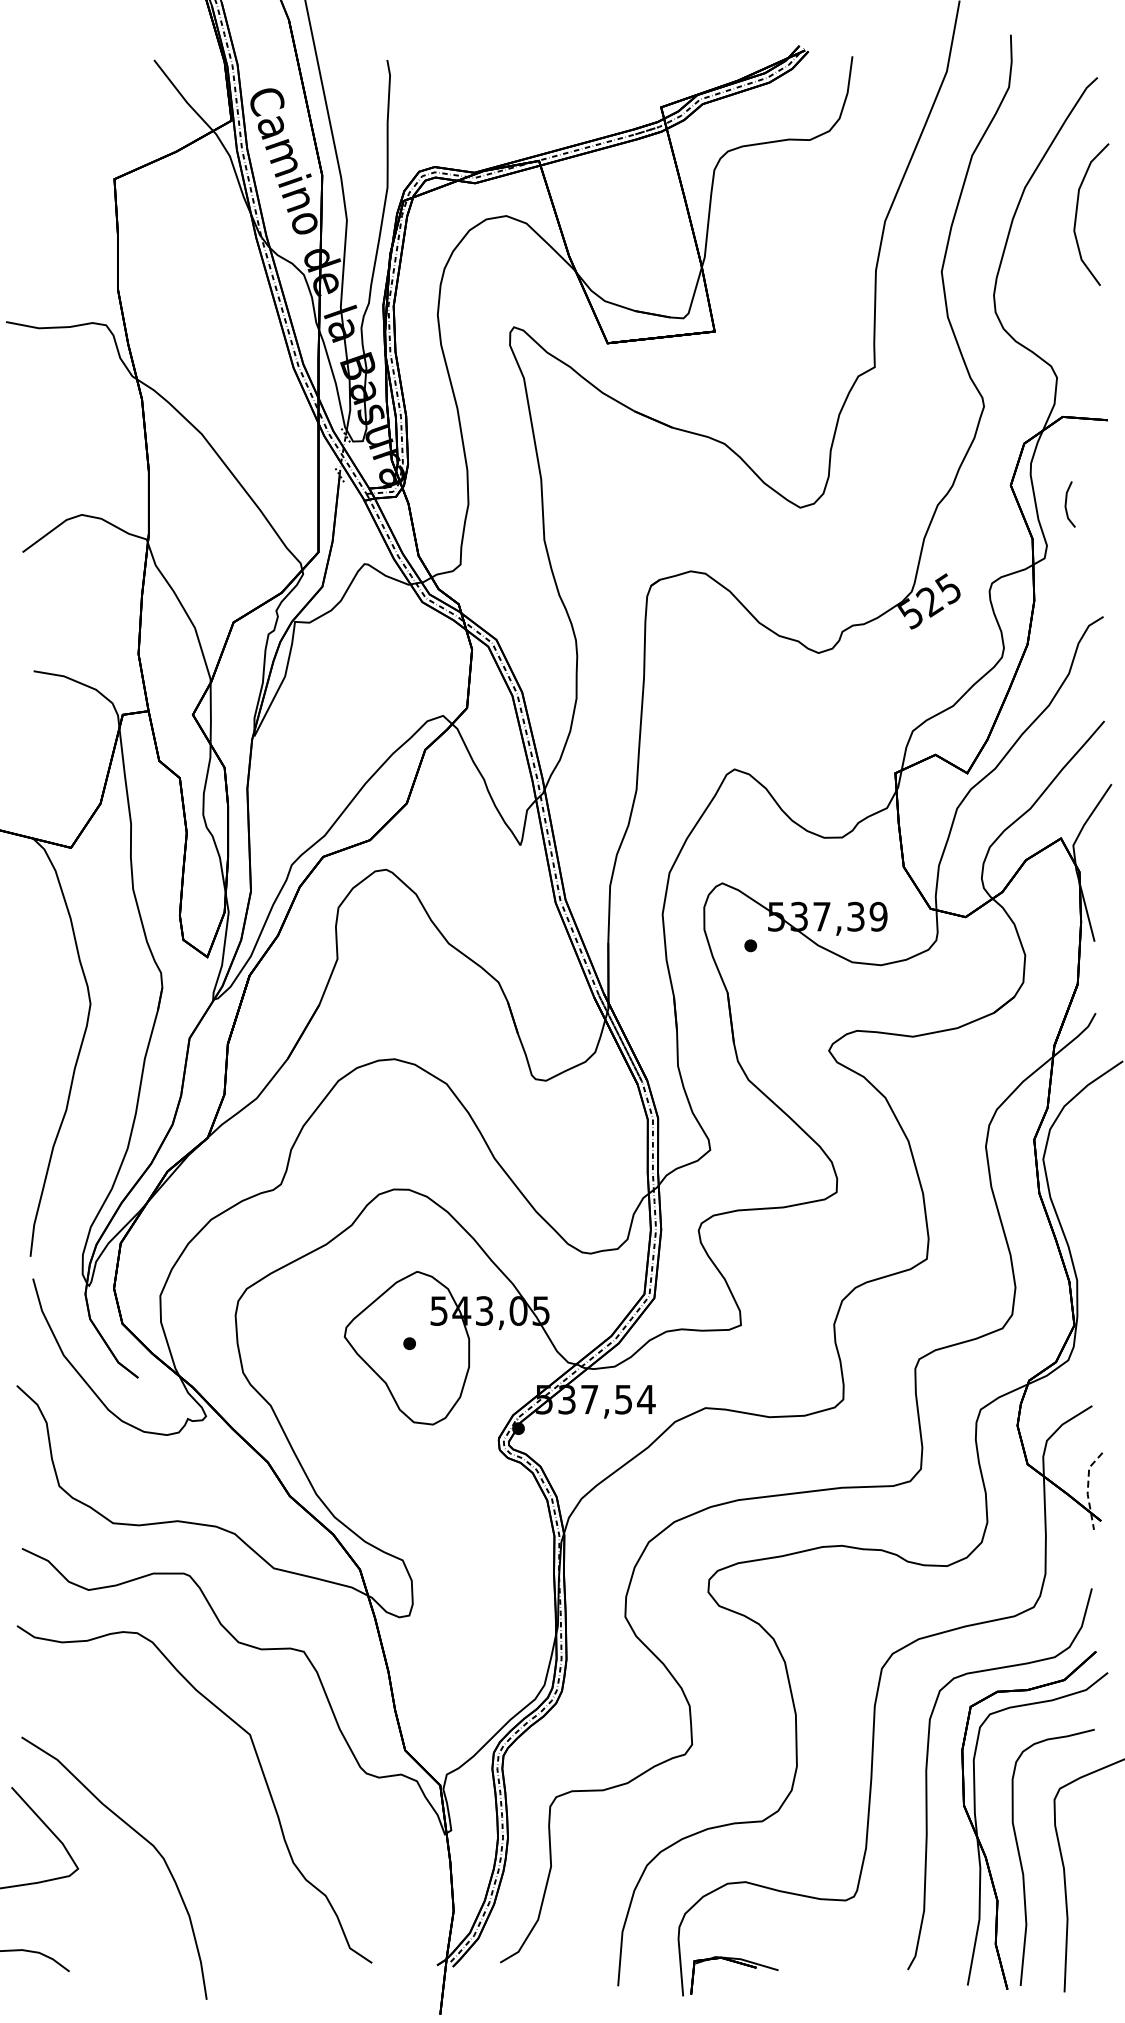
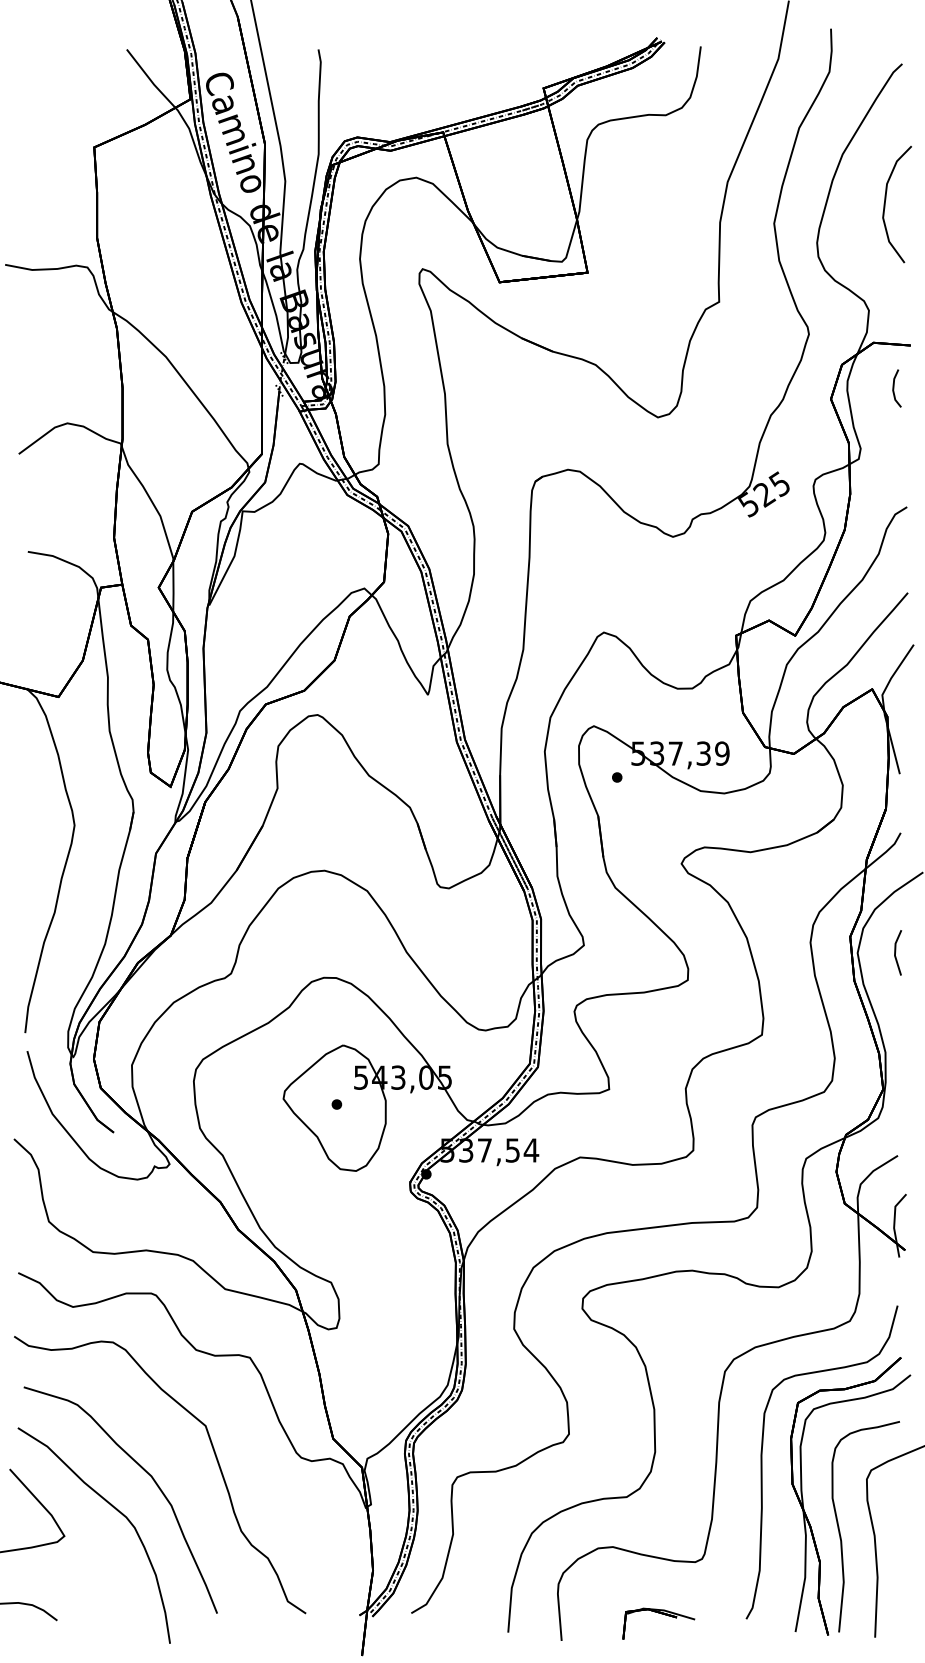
curve: (1077, 214) -> (885, 204), moved
line: (1066, 504) -> (893, 388), moved
line: (1089, 1158) -> (895, 952), added
line: (1087, 1489) -> (893, 1224), dashed -> solid
curve: (178, 1792) -> (146, 1473), added
part: (736, 1963) -> (660, 1613), moved

